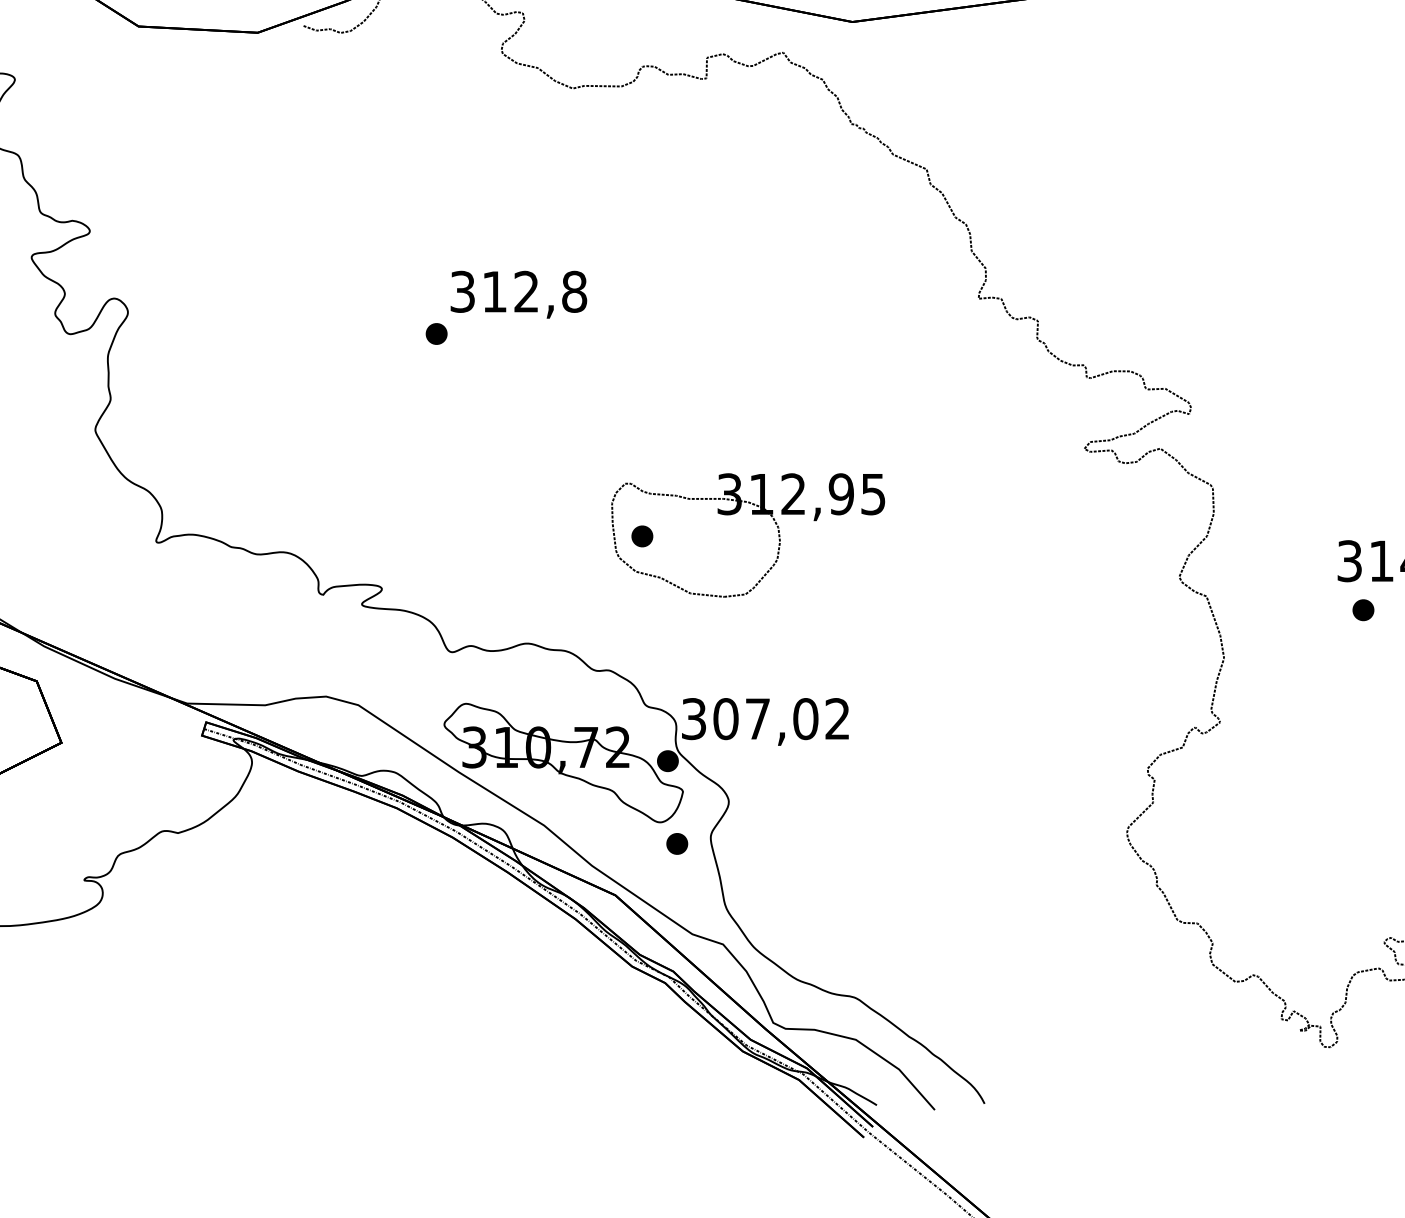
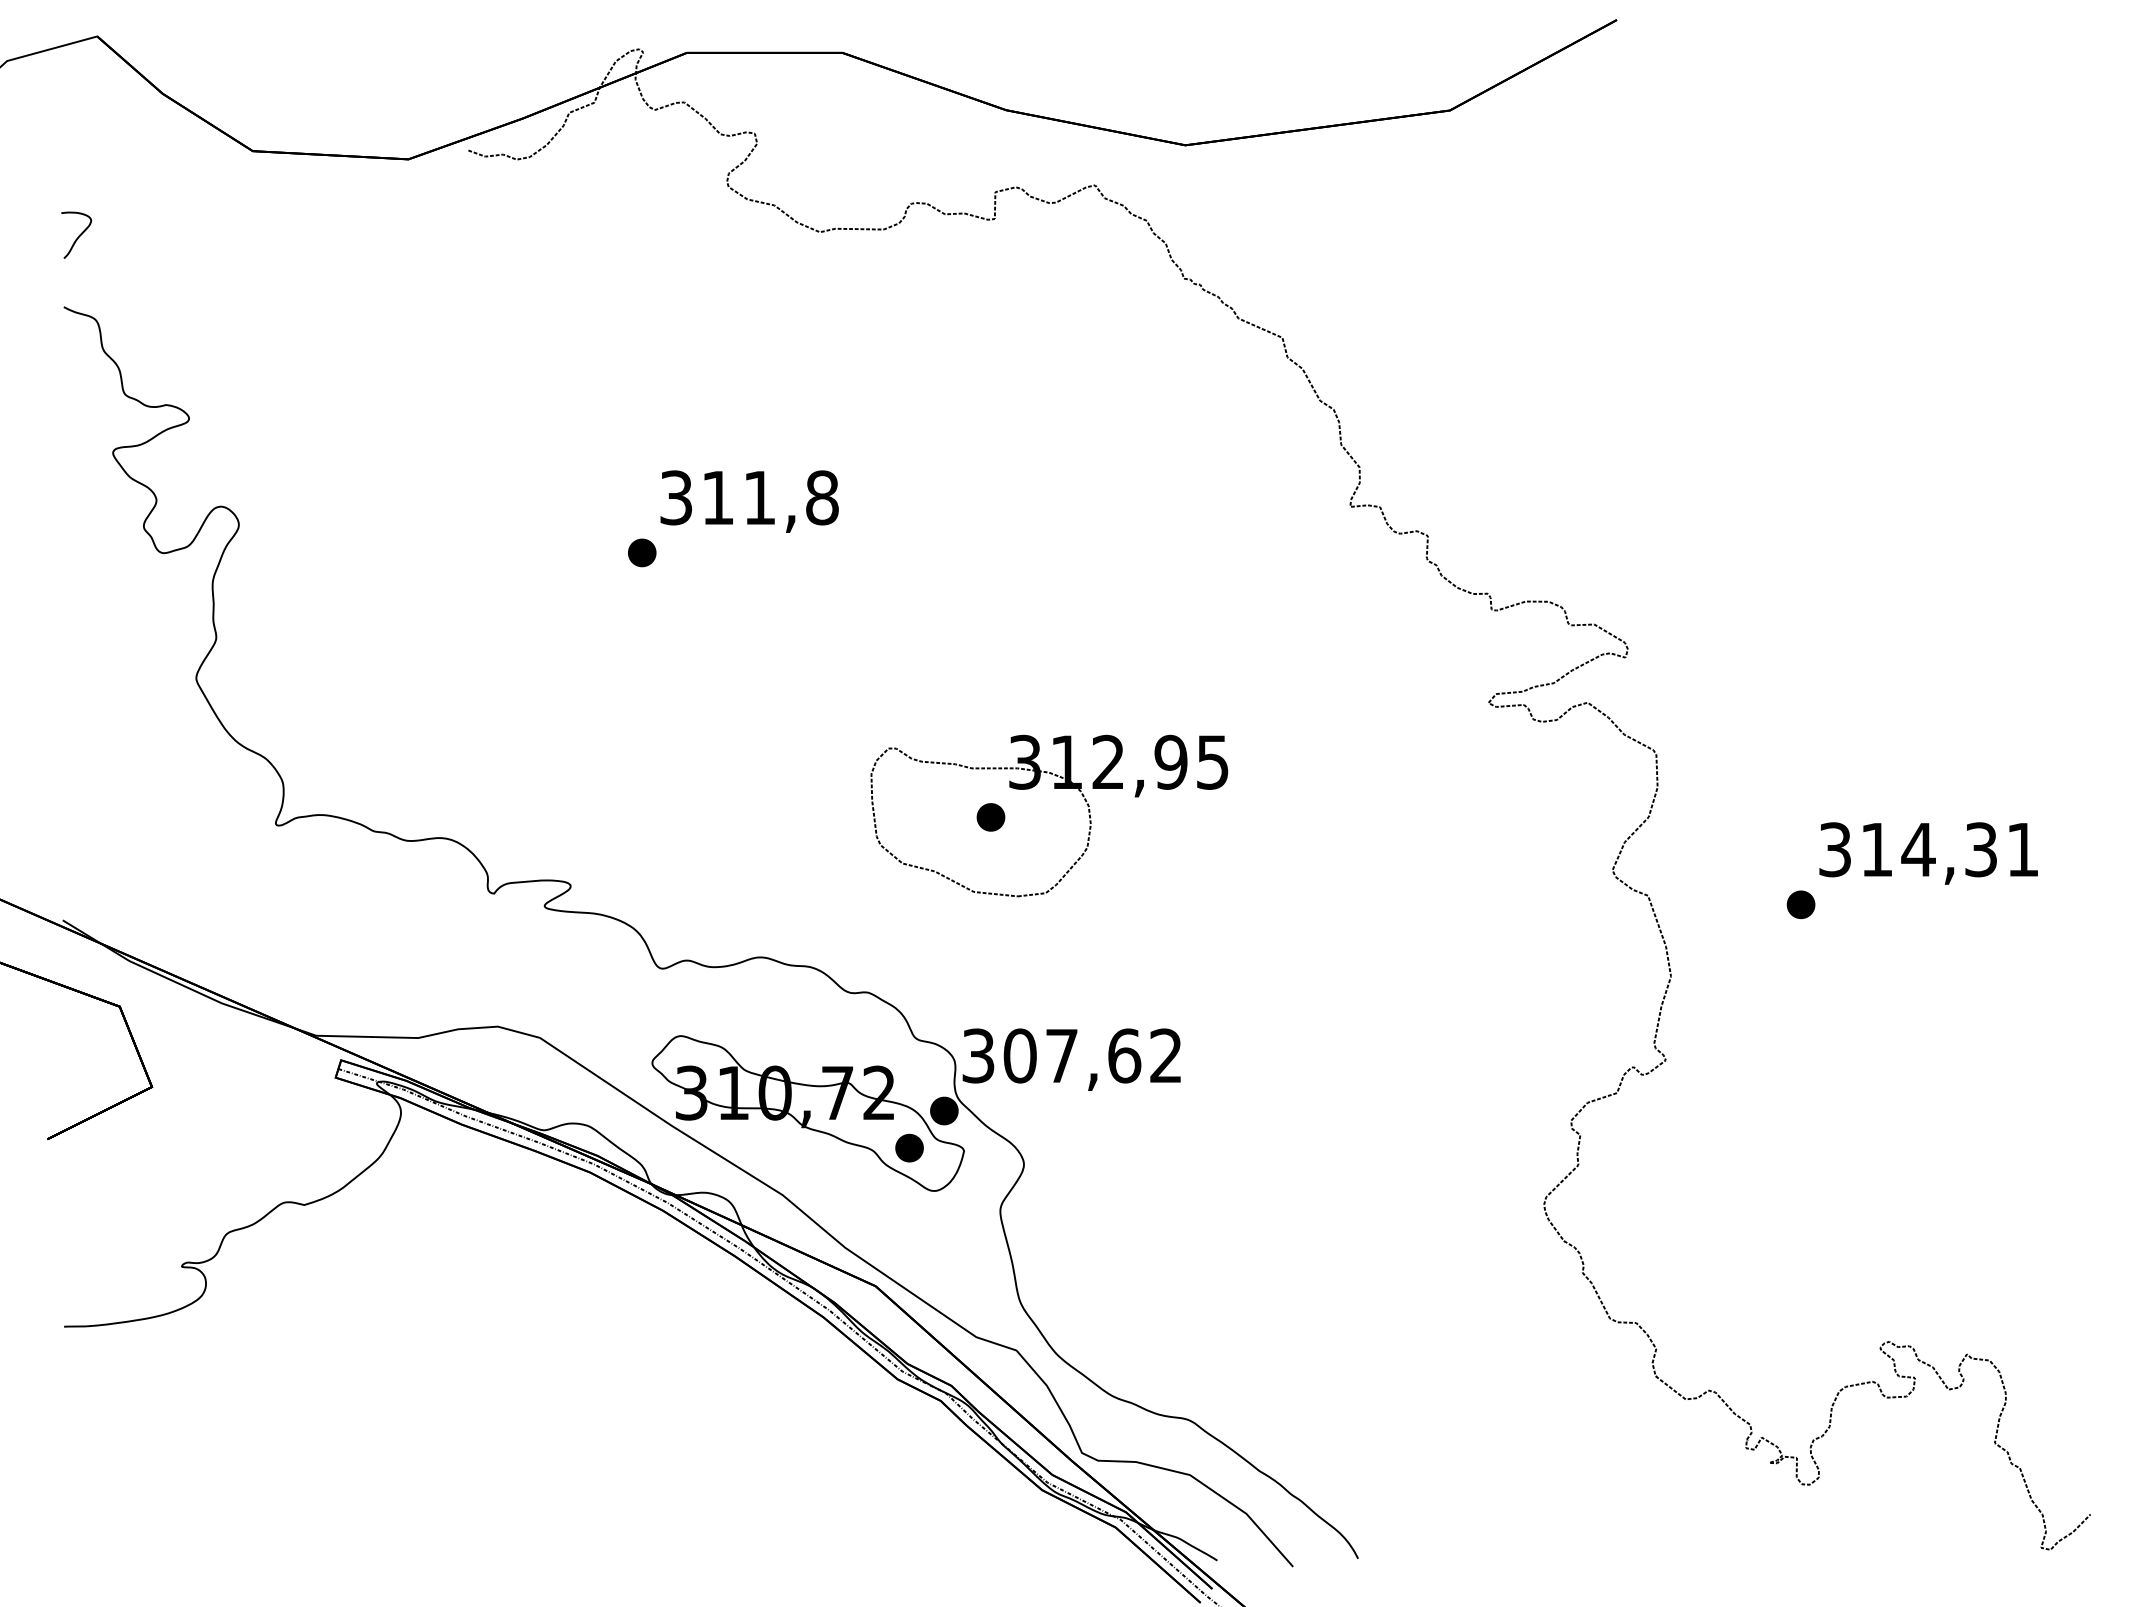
text: (525, 291) -> (758, 497), 312,8 -> 311,8
part: (642, 536) -> (990, 817), moved
part: (1363, 609) -> (1800, 904), moved
text: (805, 718) -> (1124, 1055), 307,02 -> 307,62
part: (677, 843) -> (909, 1147), moved

